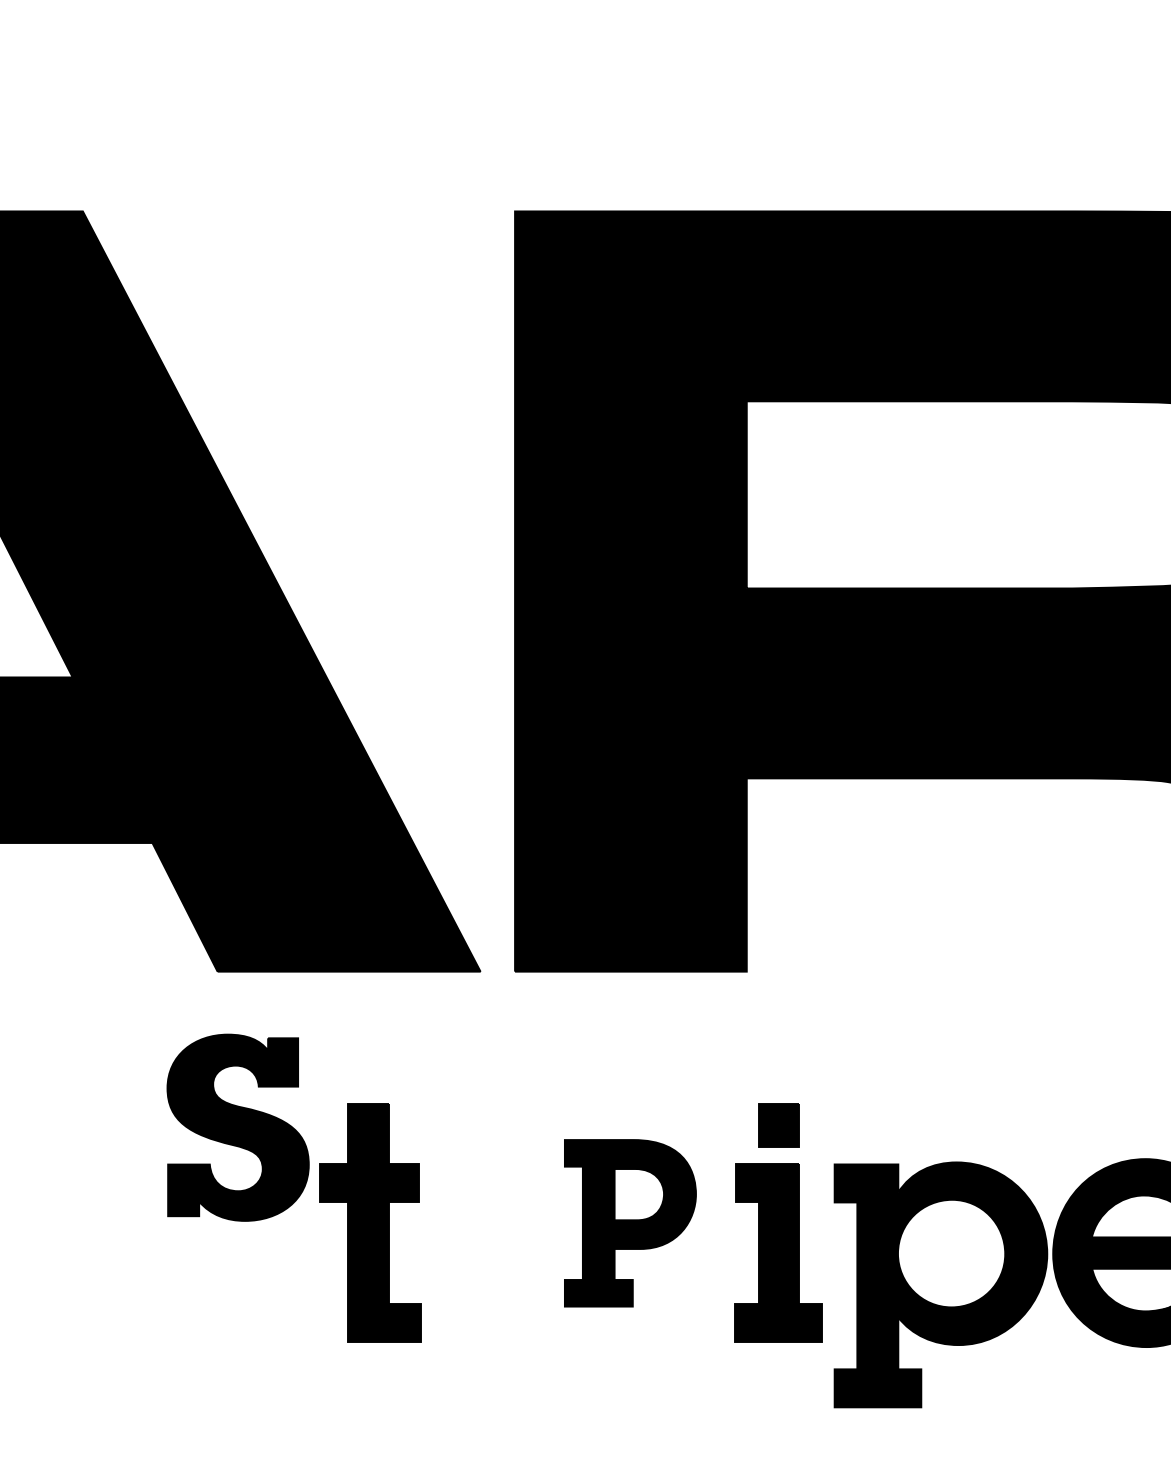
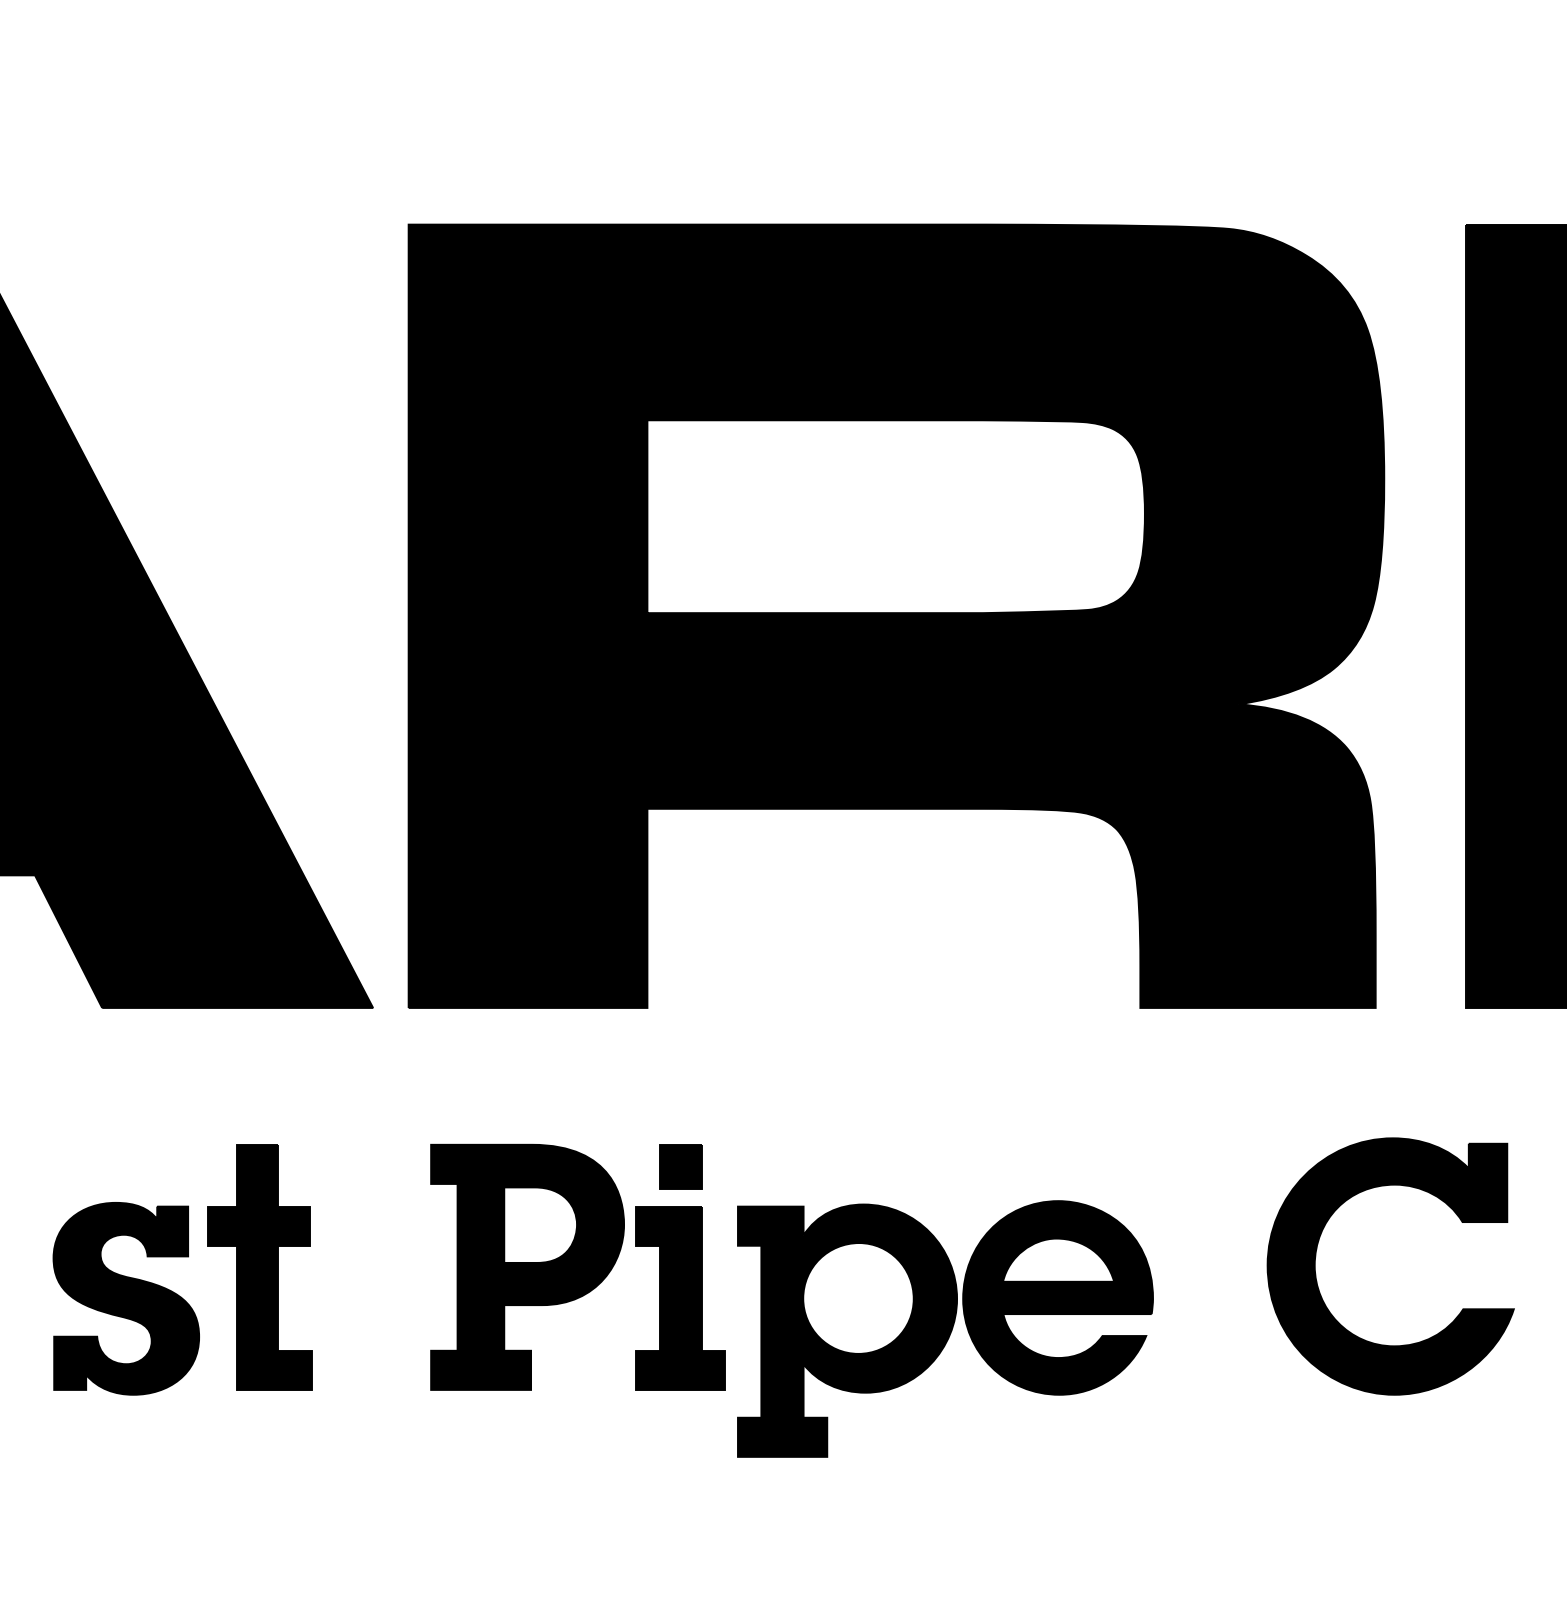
part: (237, 1127) -> (125, 1298), moved
part: (630, 1222) -> (527, 1266), size x1.43

